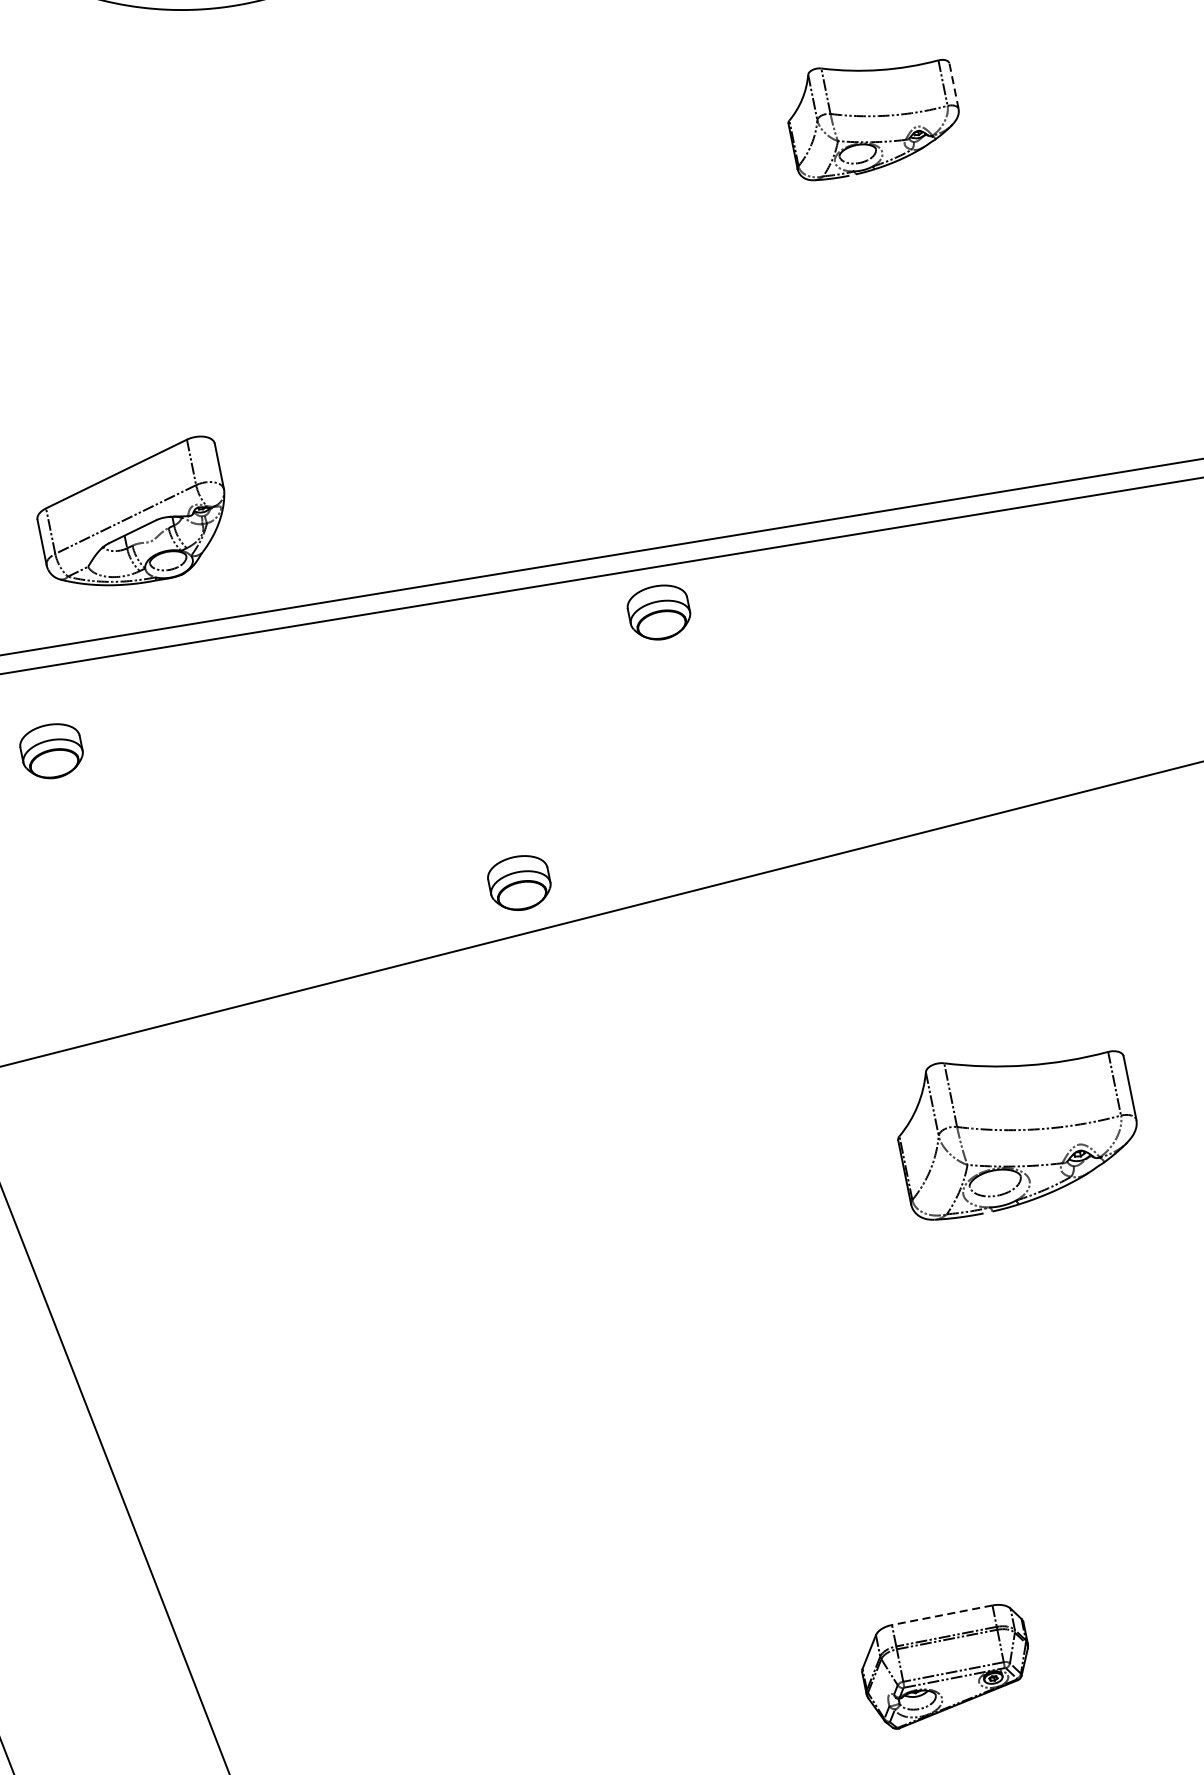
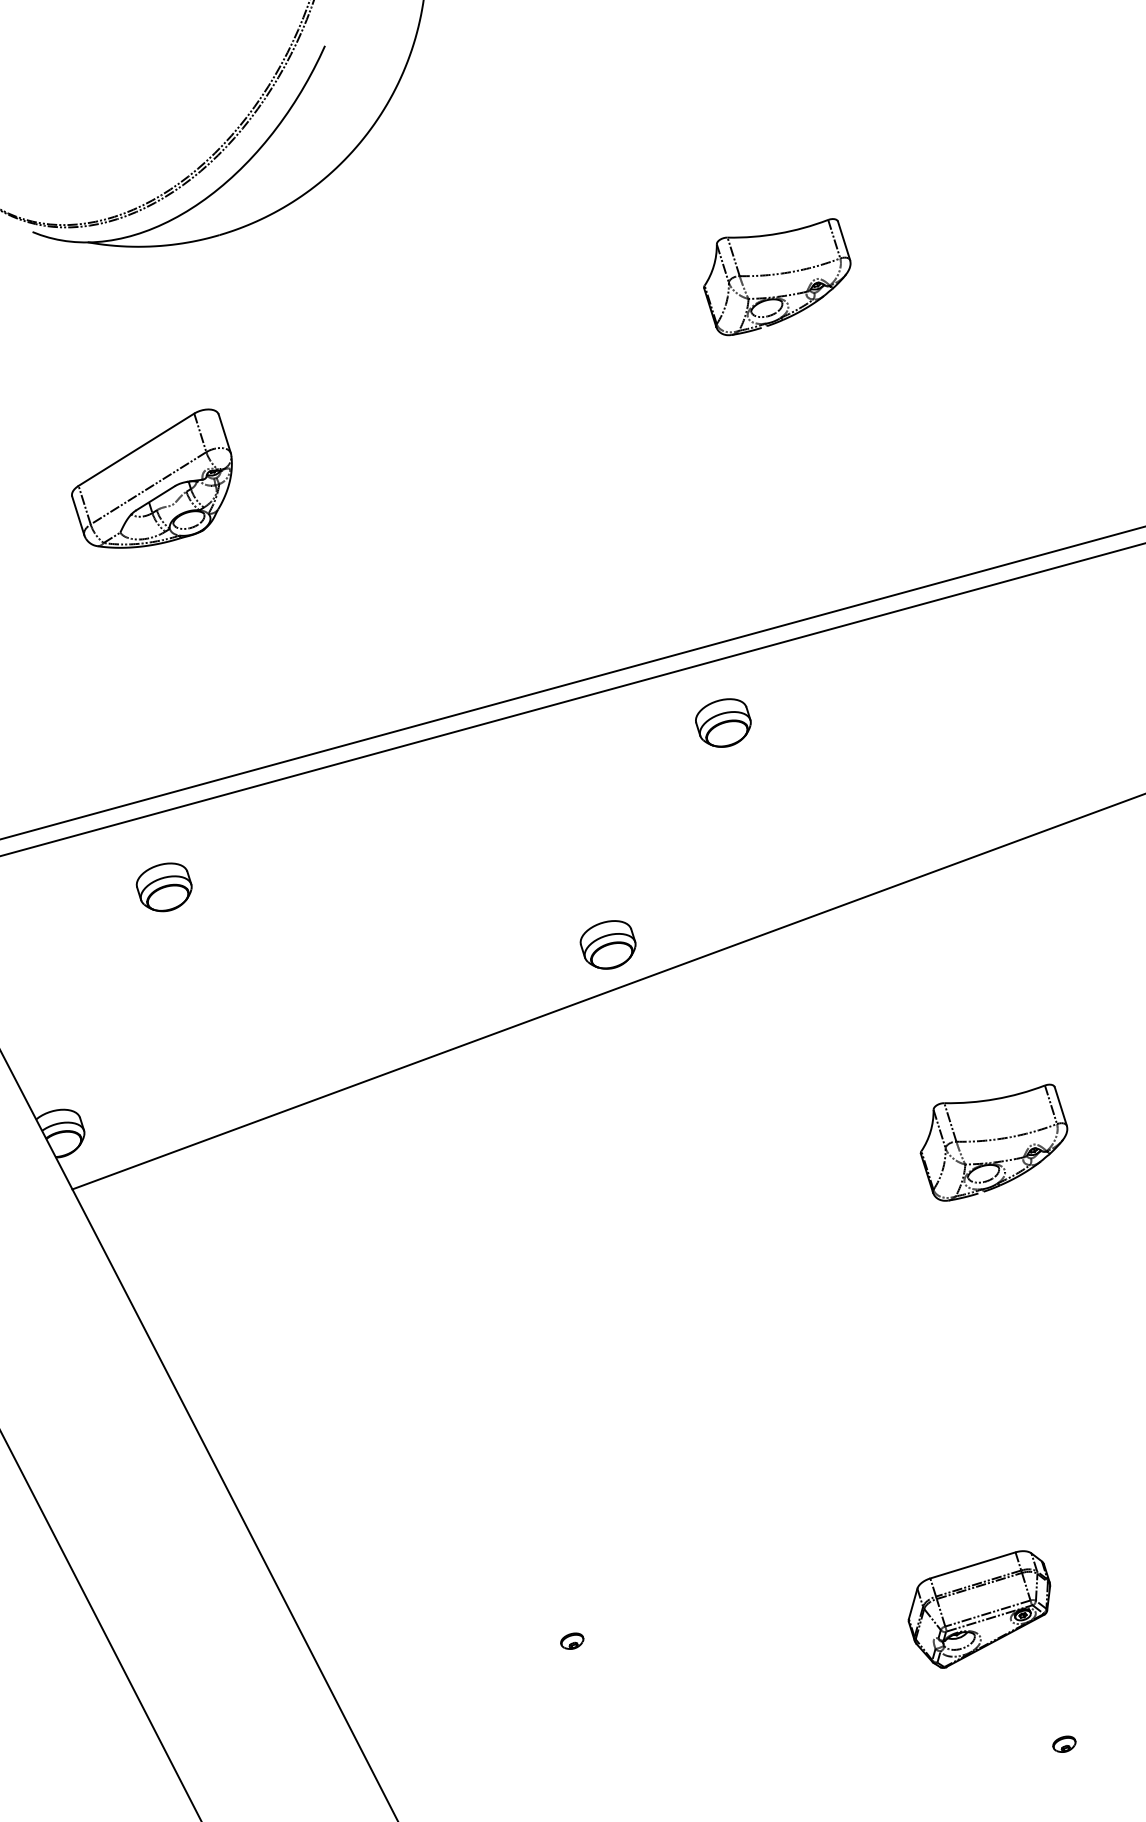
line: (953, 85) -> (843, 240), dashed -> solid
part: (130, 508) -> (151, 478), moved
part: (658, 611) -> (723, 722), moved
part: (50, 751) -> (163, 887), moved
part: (518, 882) -> (607, 944), moved
part: (1016, 1134) -> (993, 1142), size x0.71
line: (941, 1615) -> (972, 1565), dashed -> solid
part: (475, 1652) -> (572, 1640), added

